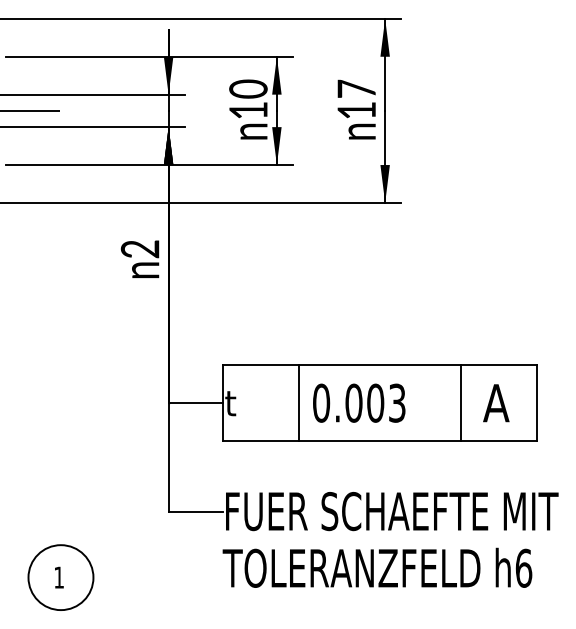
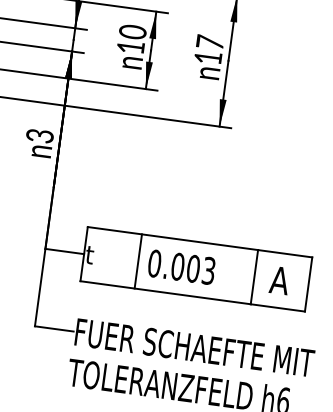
text: (140, 249) -> (40, 136), 2 -> 3

